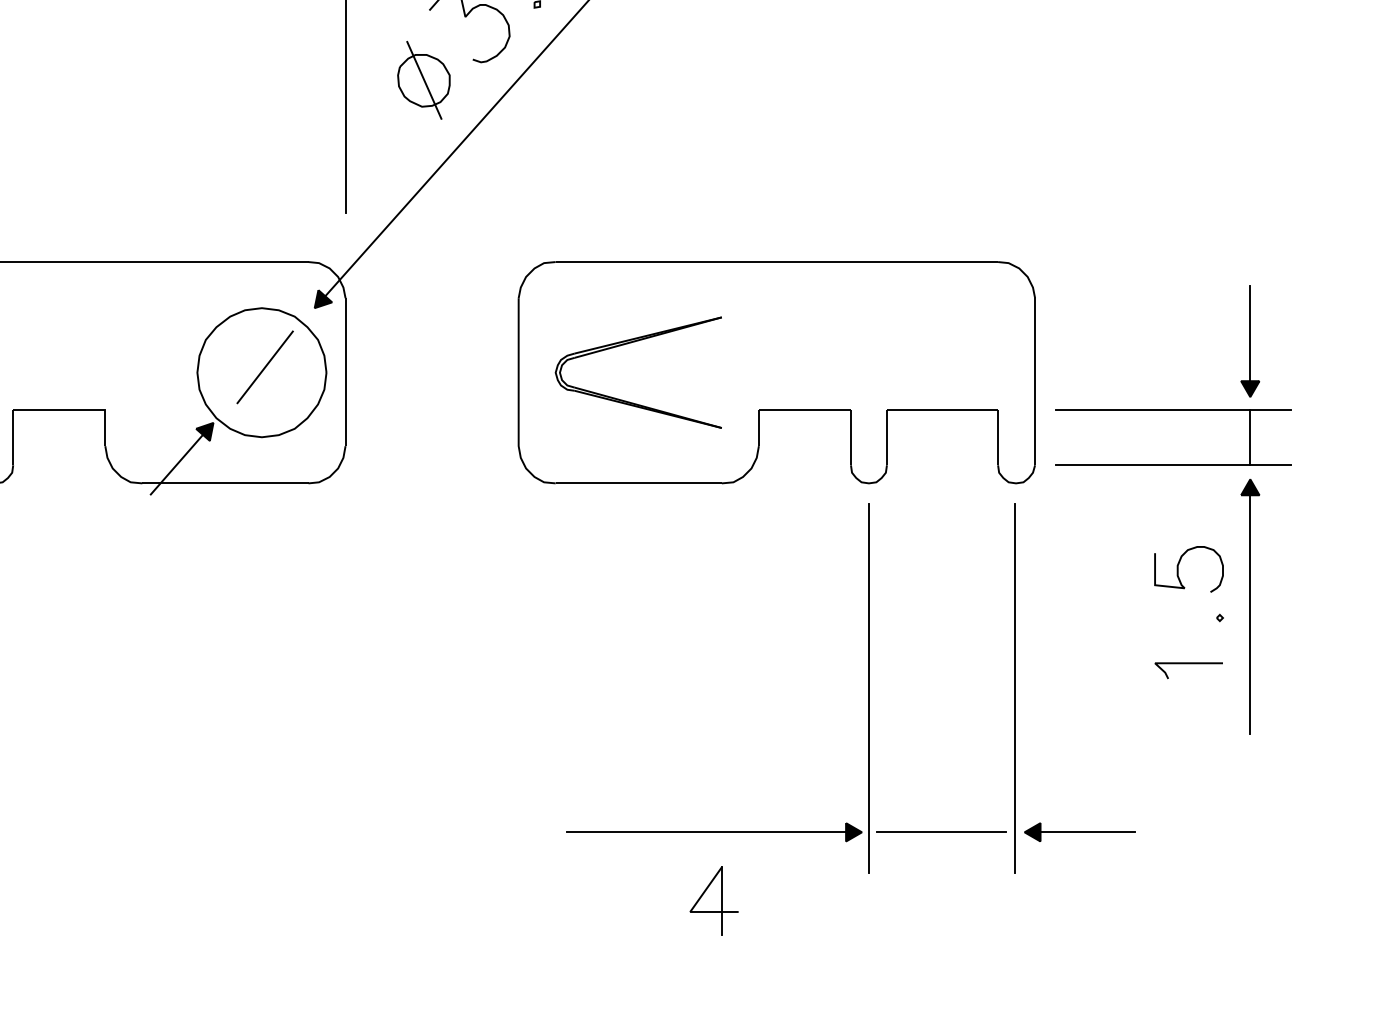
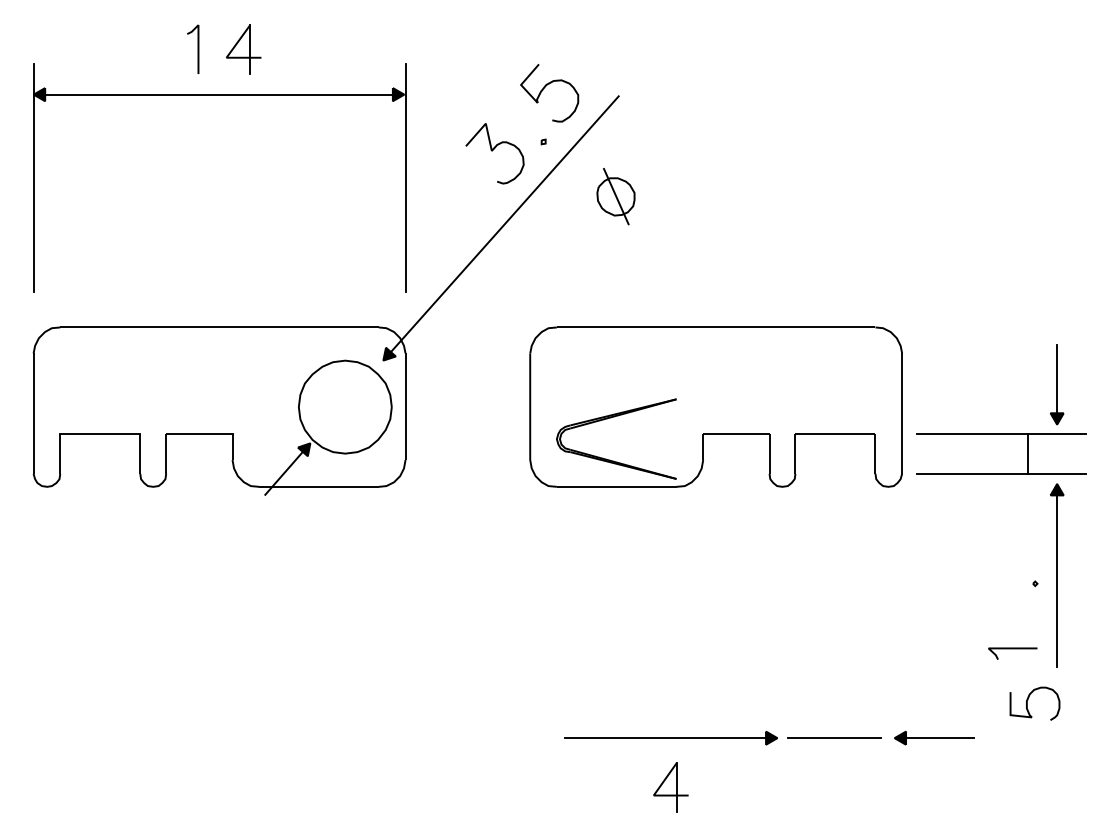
part: (423, 80) -> (615, 196), moved
part: (631, 344) -> (611, 418), moved
line: (264, 367) -> (347, 403), removed
line: (1250, 437) -> (1028, 453), moved
curve: (1179, 564) -> (1028, 700), moved
line: (1188, 664) -> (1012, 649), moved
line: (868, 688) -> (782, 634), removed
line: (1014, 688) -> (887, 634), removed

